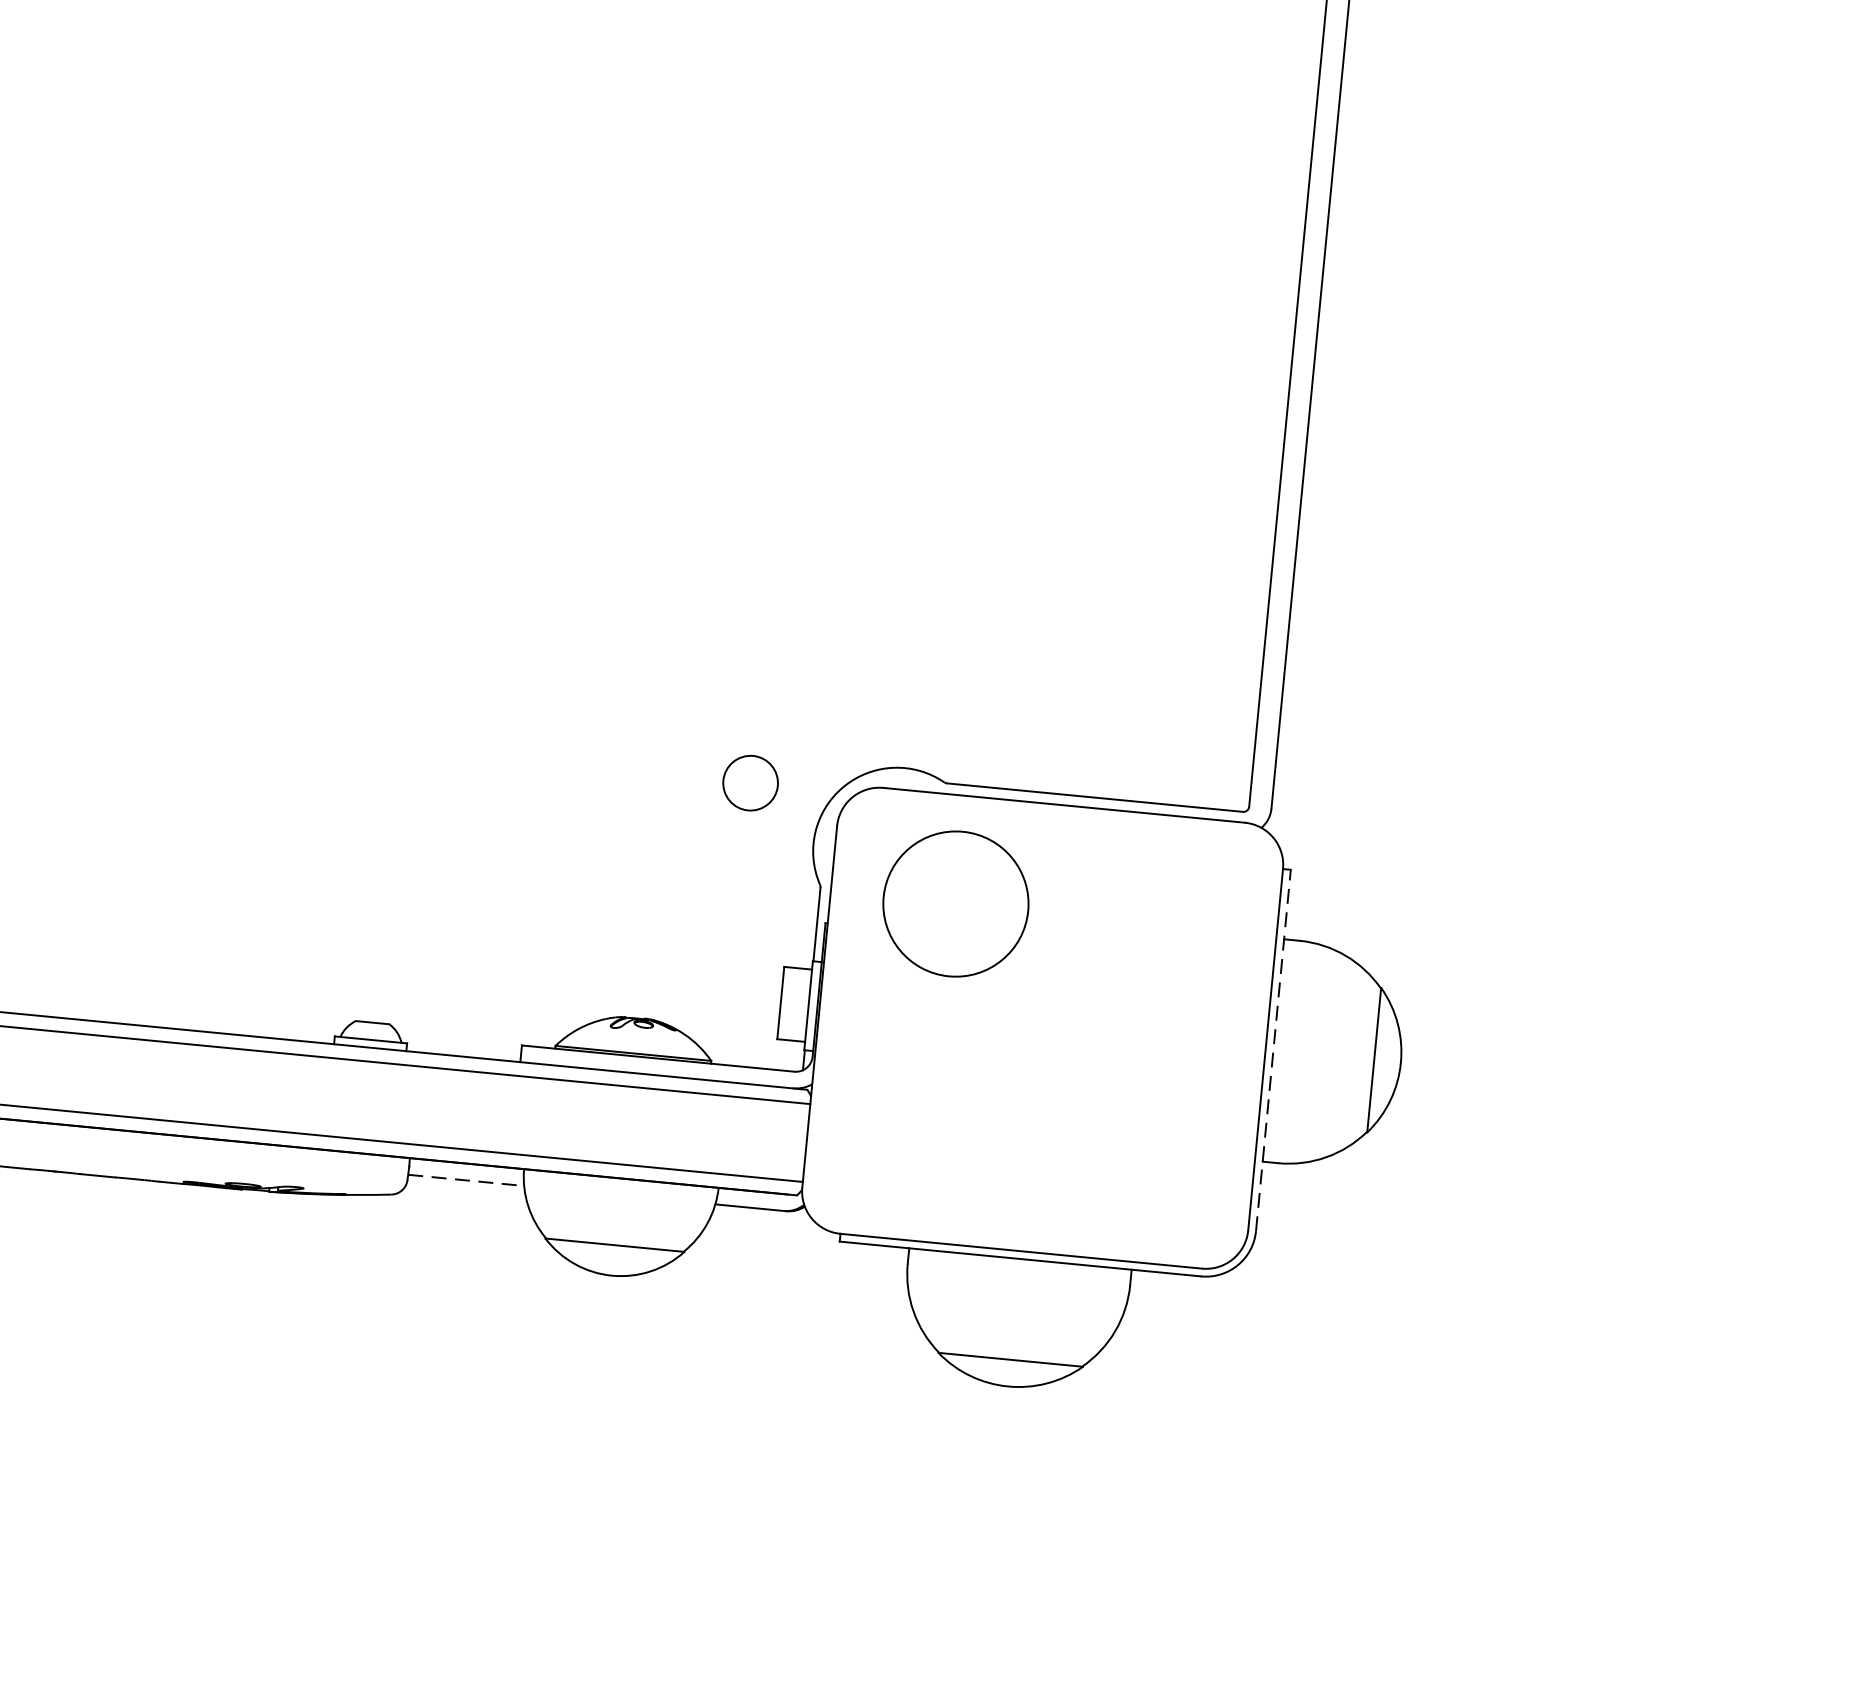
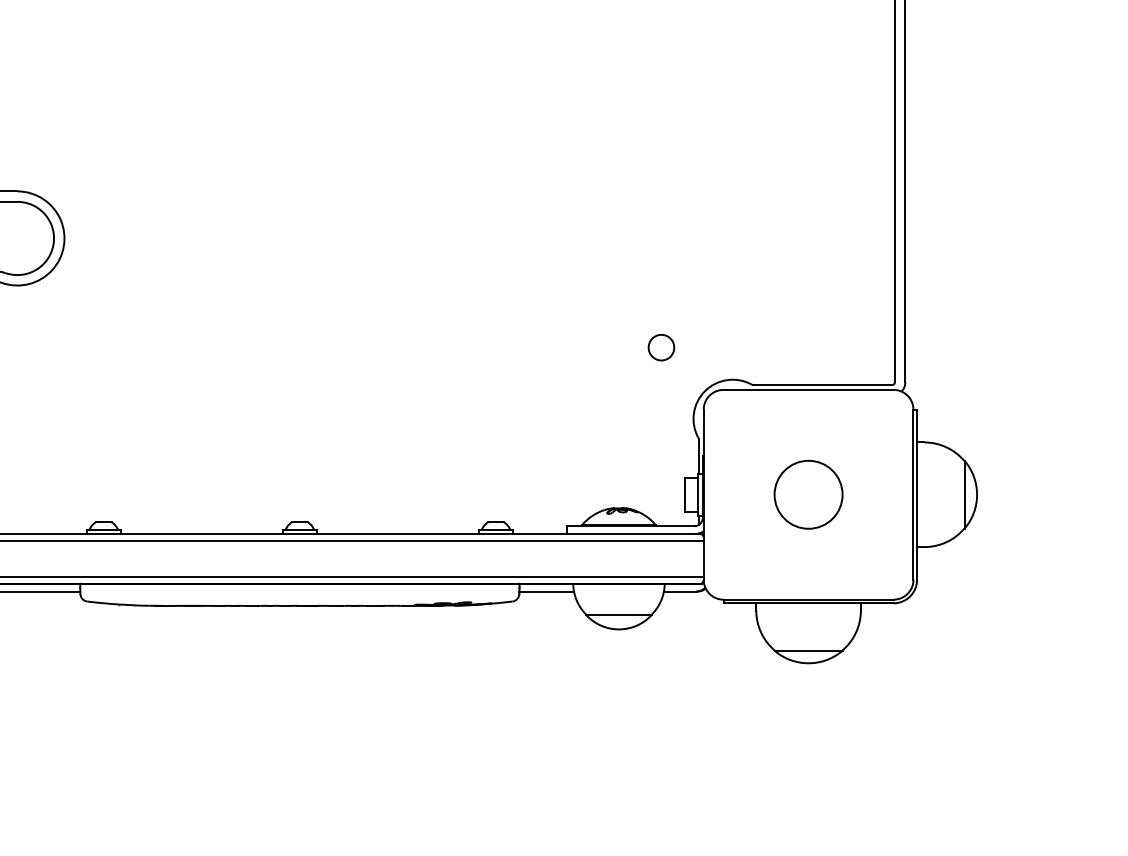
circle: (750, 782) -> (661, 347), moved
circle: (955, 903) -> (808, 494), moved
line: (1274, 1049) -> (917, 494), dashed -> solid
line: (467, 1180) -> (547, 591), dashed -> solid

